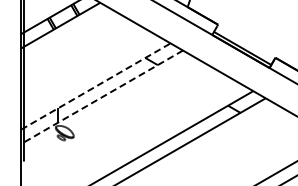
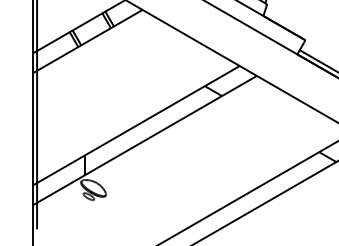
line: (96, 86) -> (137, 125), dashed -> solid
line: (102, 97) -> (145, 140), dashed -> solid

